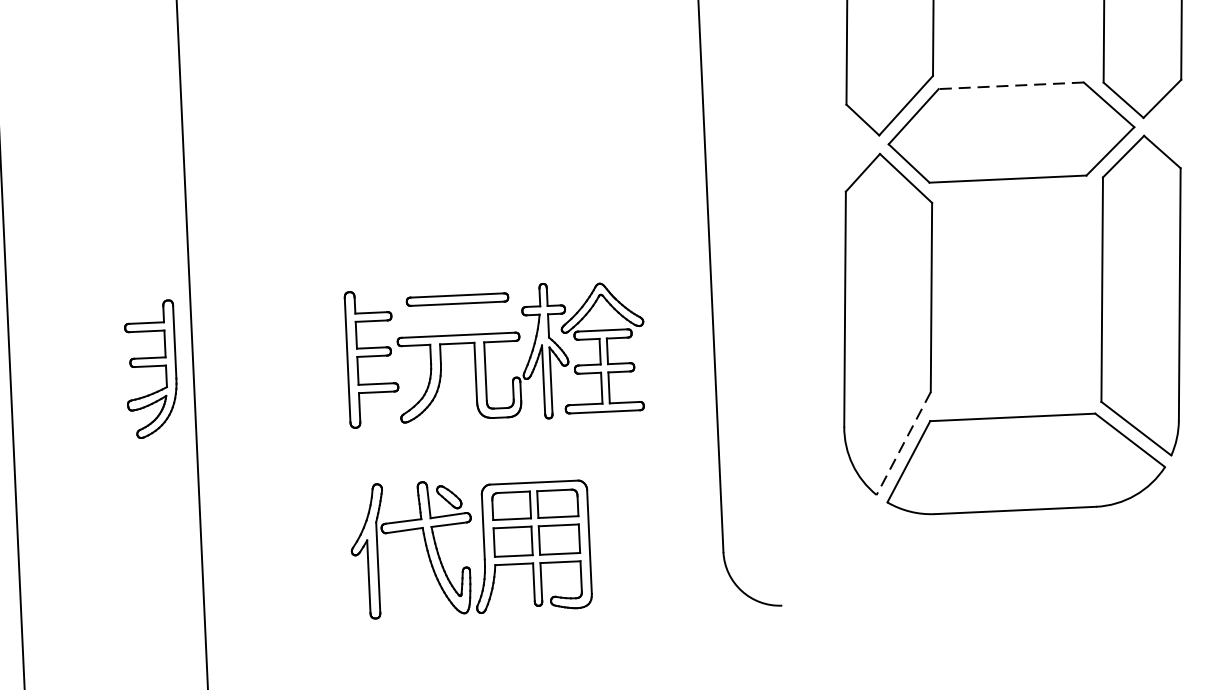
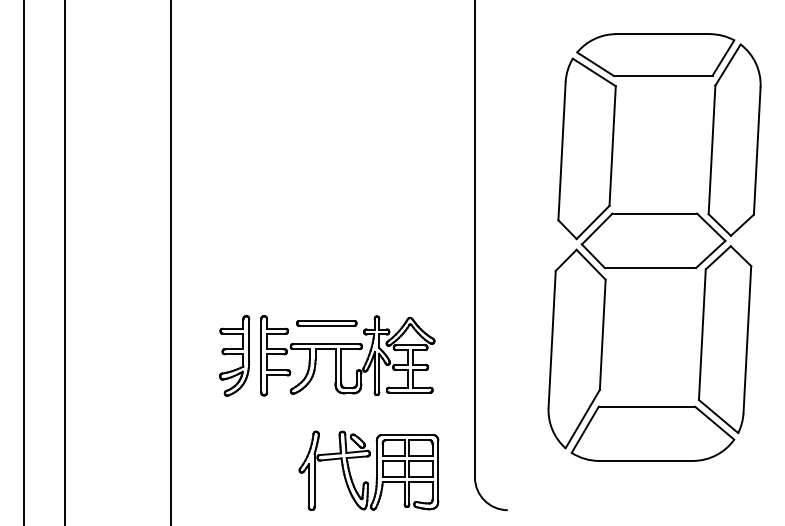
line: (1010, 85) -> (654, 213), dashed -> solid
part: (150, 368) -> (234, 355), moved
line: (903, 444) -> (582, 419), dashed -> solid
part: (483, 545) -> (376, 470), moved

